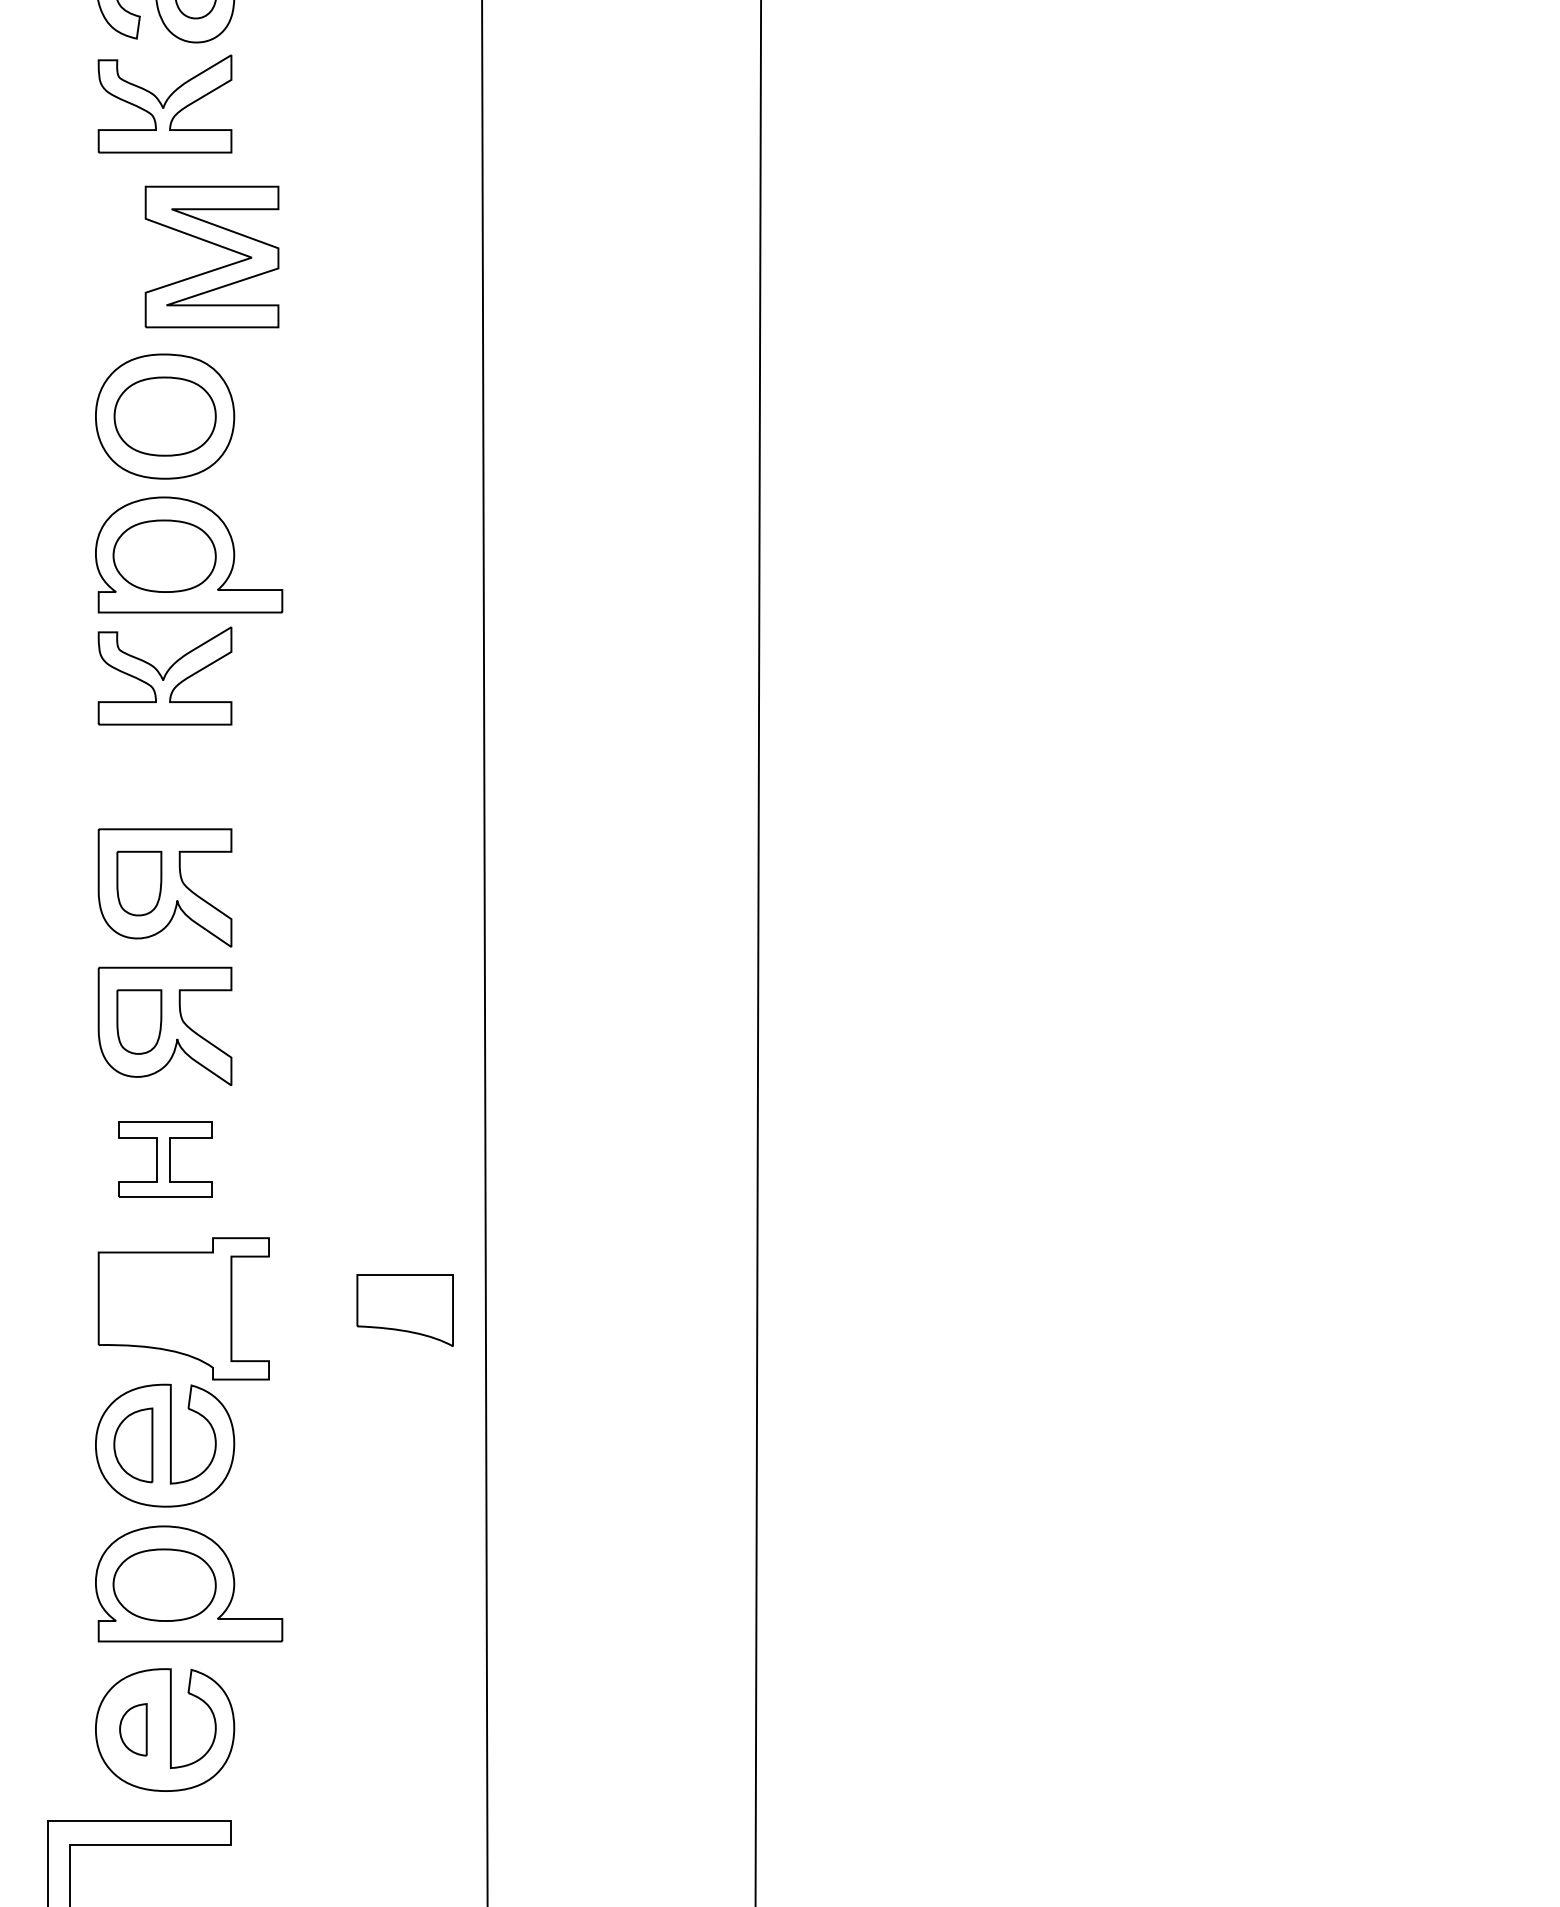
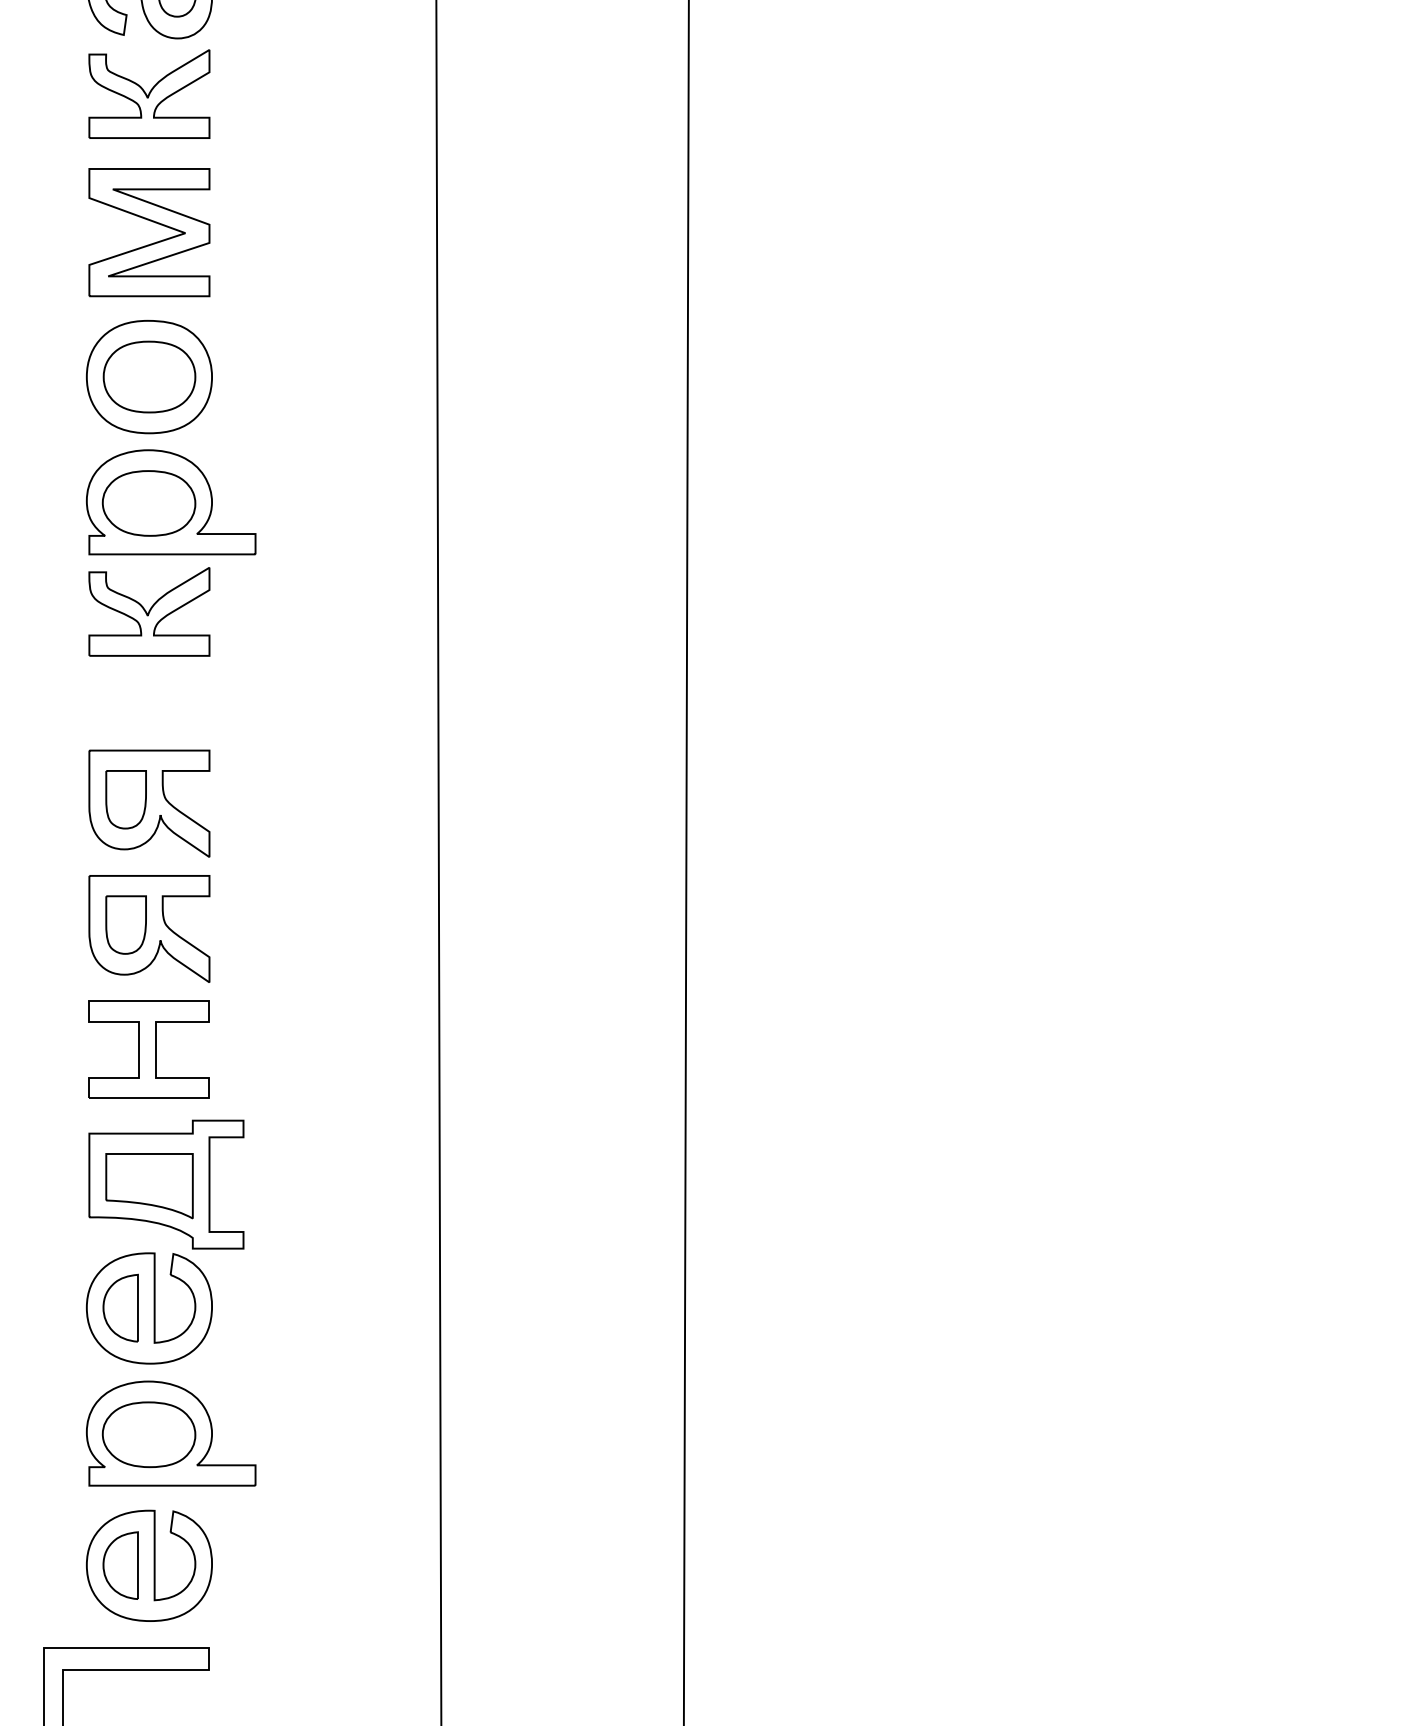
part: (215, 245) -> (152, 222), moved
part: (164, 1159) -> (148, 1049), size x1.43
part: (404, 1310) -> (148, 1186), moved
part: (133, 1729) -> (120, 1565), size x1.43

